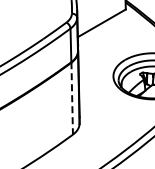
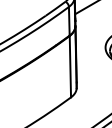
line: (72, 98) -> (70, 66), dashed -> solid

